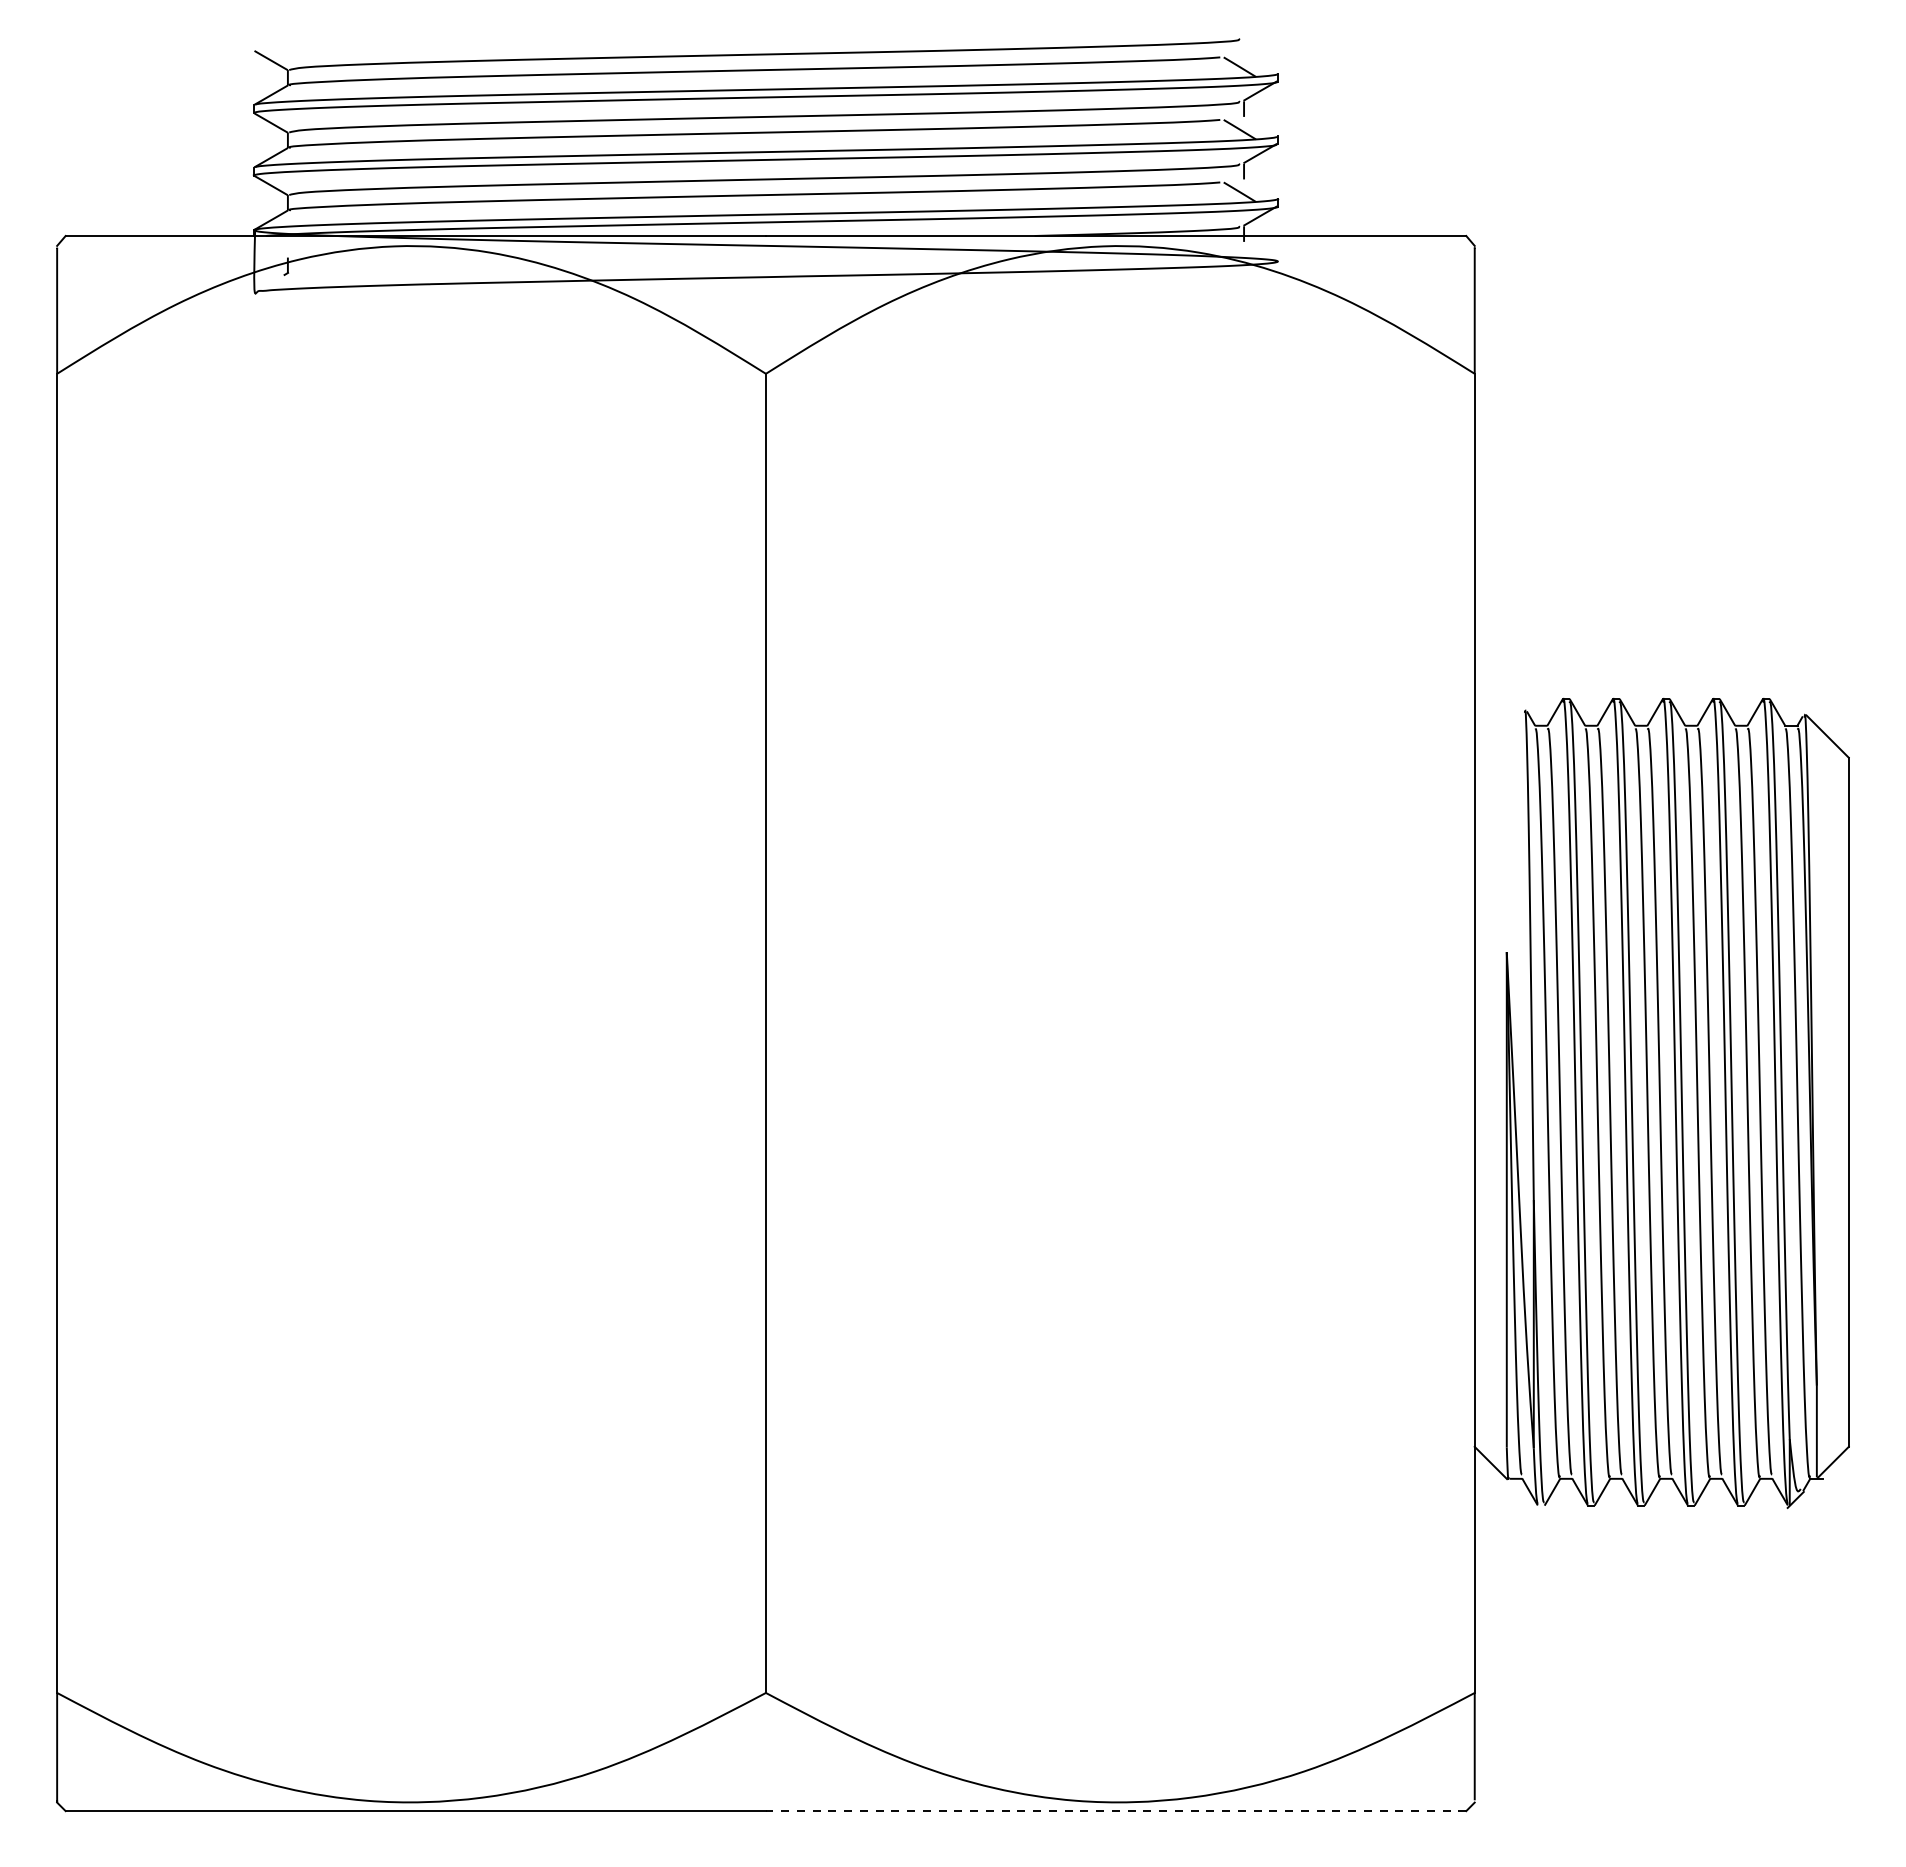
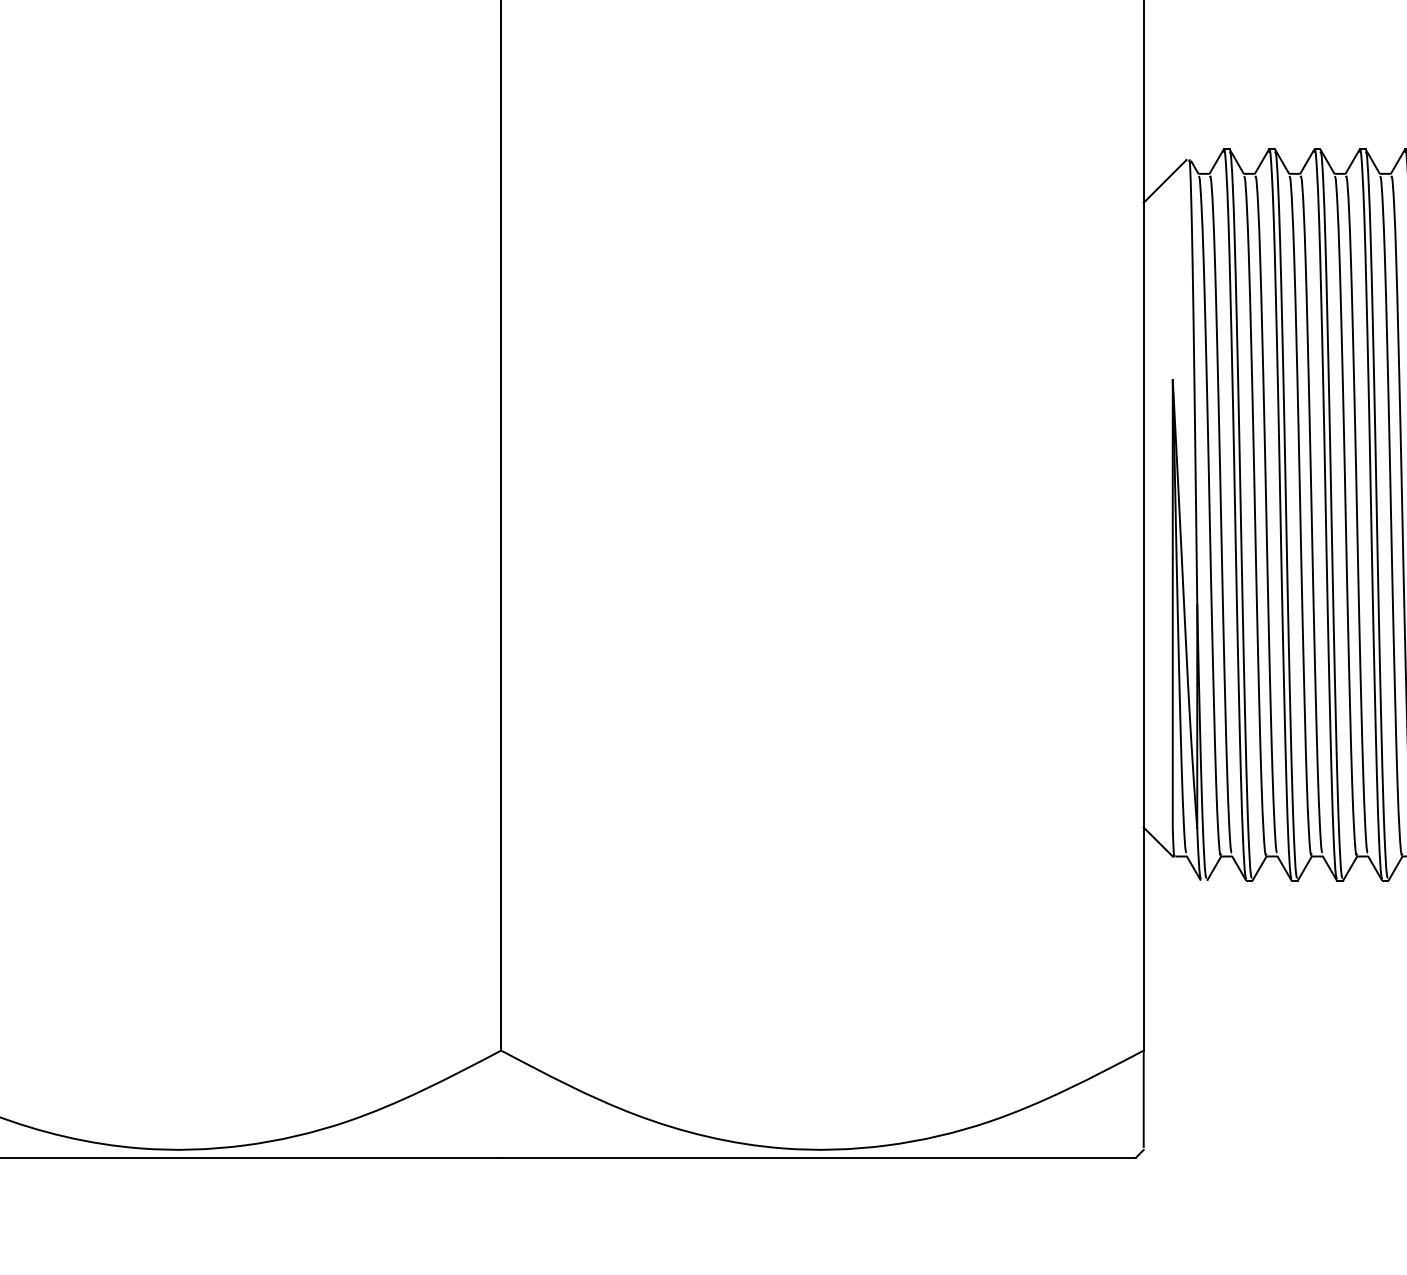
line: (1497, 733) -> (1164, 180), added
line: (1115, 1811) -> (818, 1158), dashed -> solid

